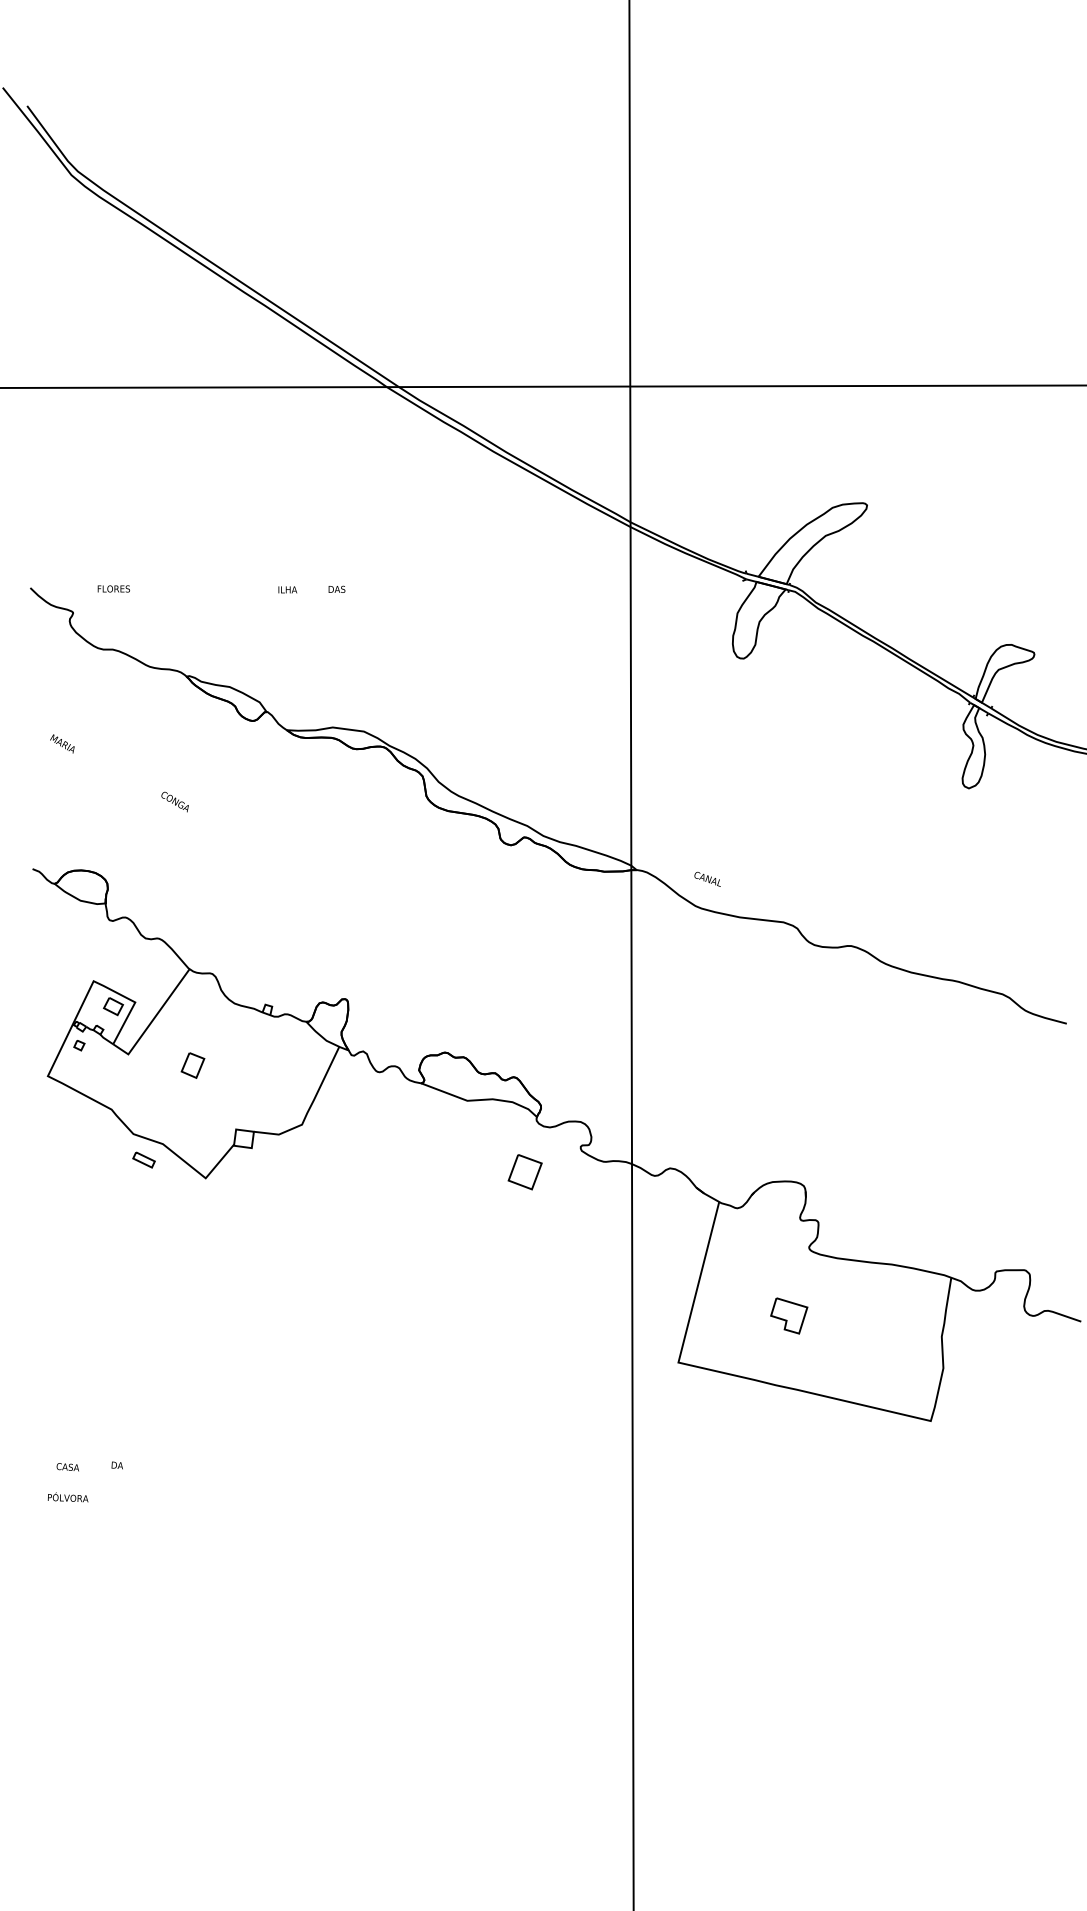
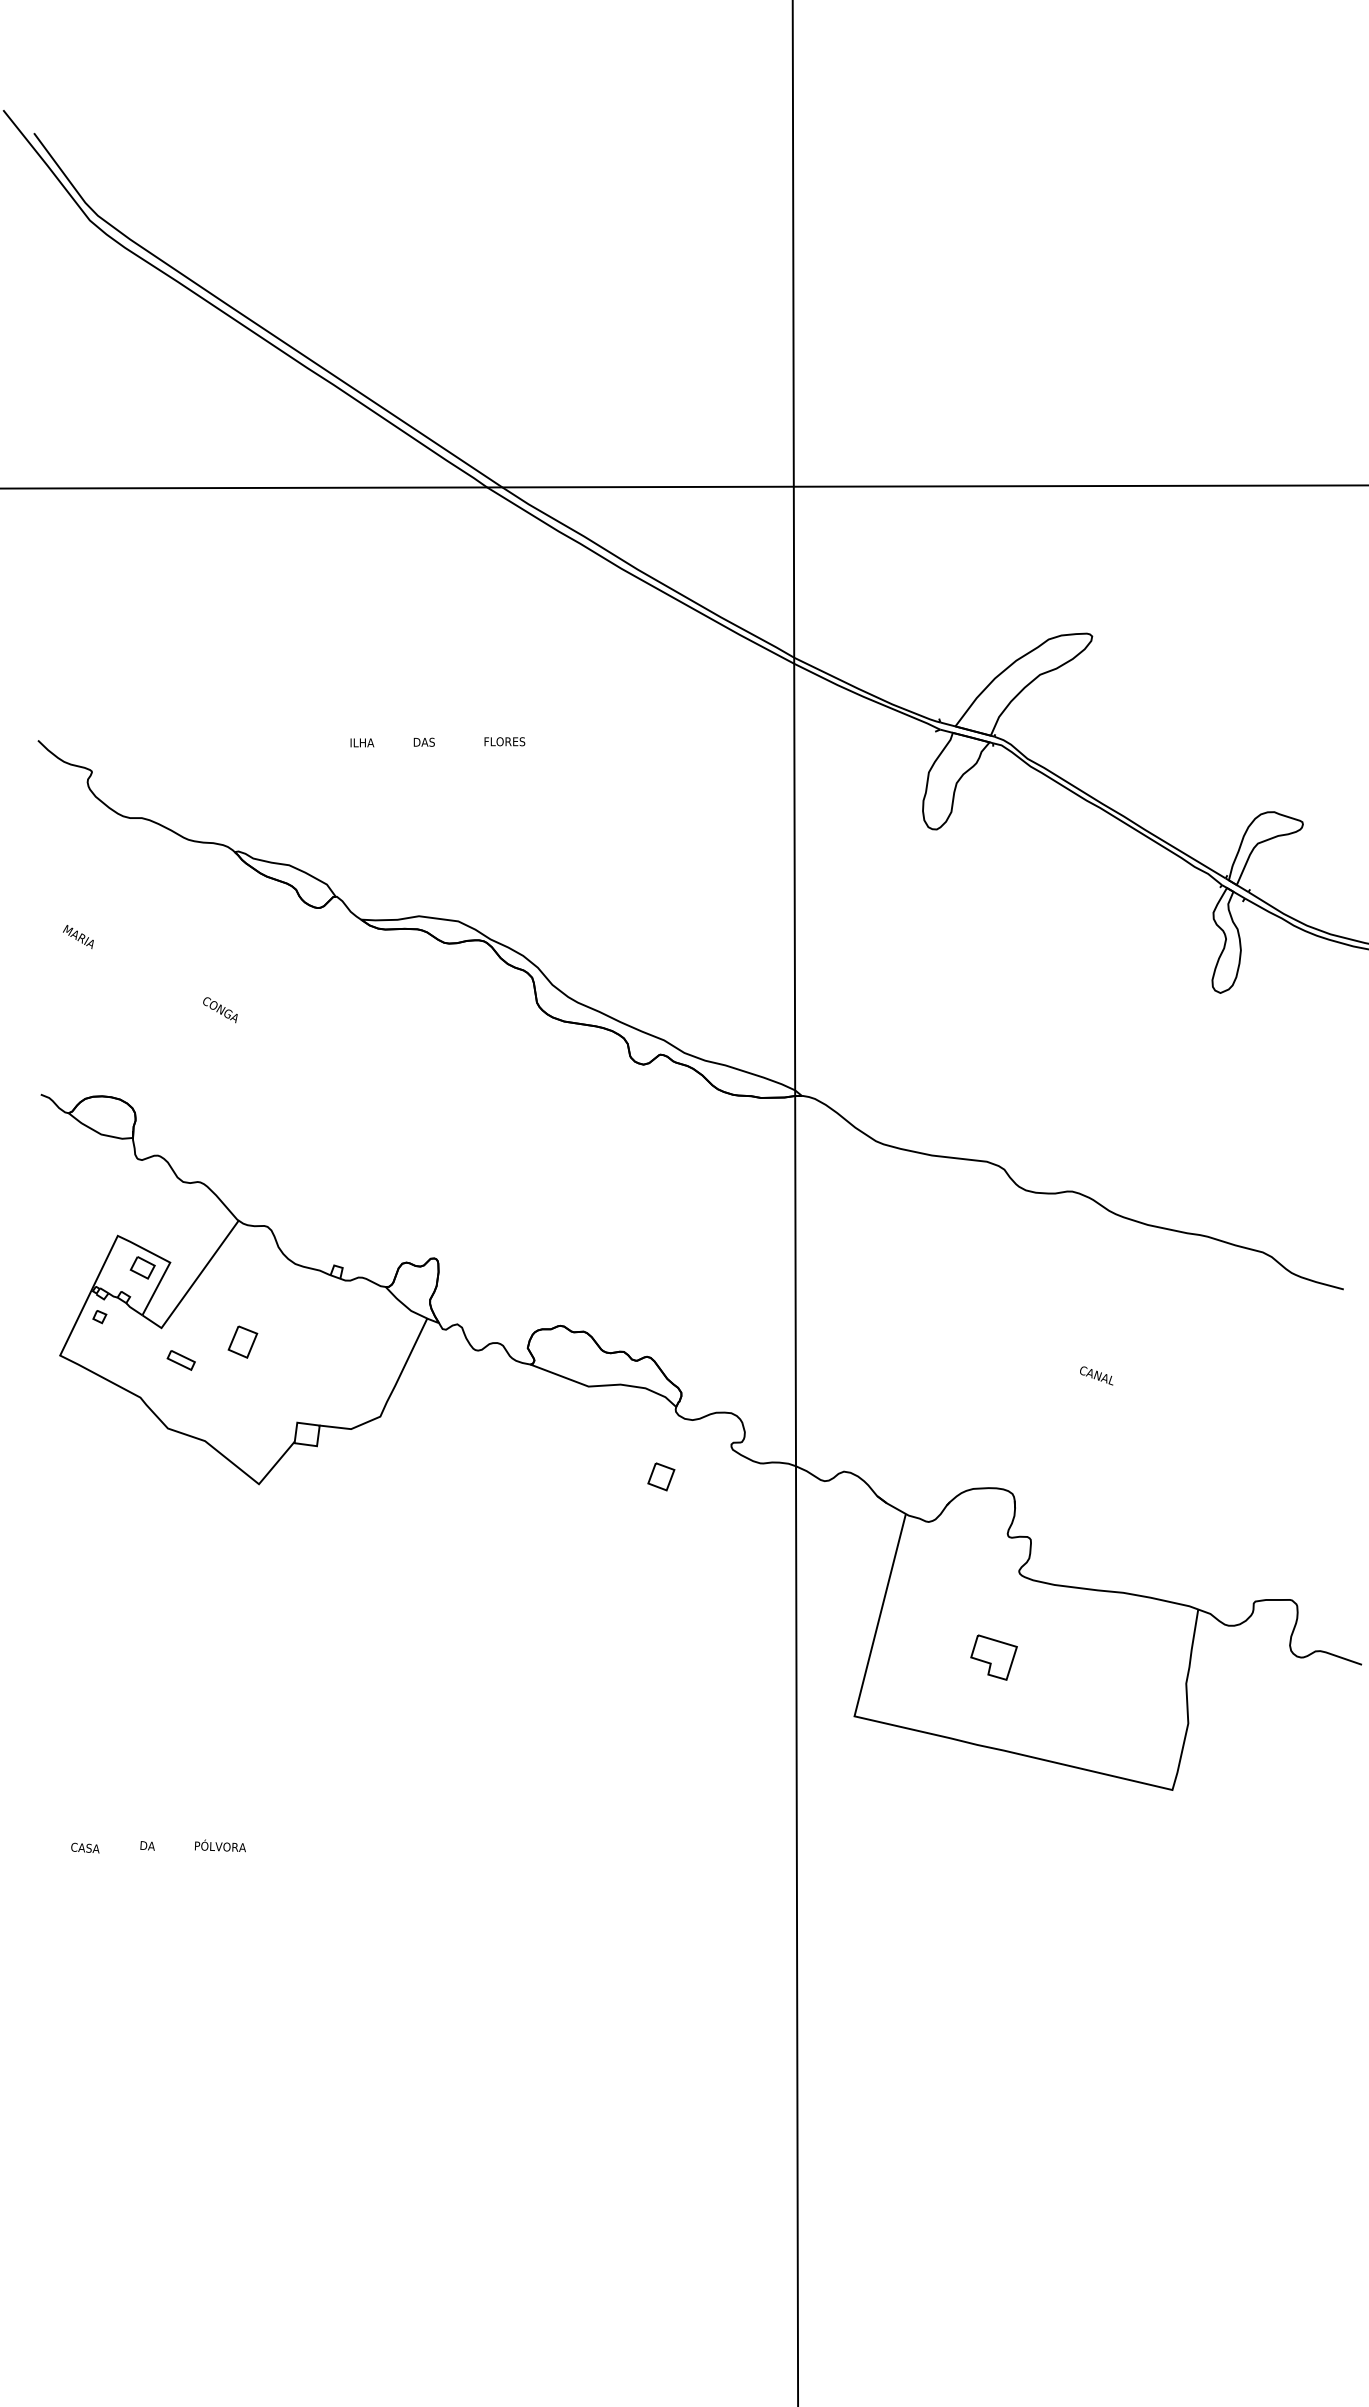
text: (113, 588) -> (504, 741), moved
text: (707, 878) -> (1096, 1374), moved
part: (143, 1159) -> (180, 1359), moved
part: (524, 1172) -> (660, 1476), size x0.62
text: (67, 1497) -> (219, 1845), moved

